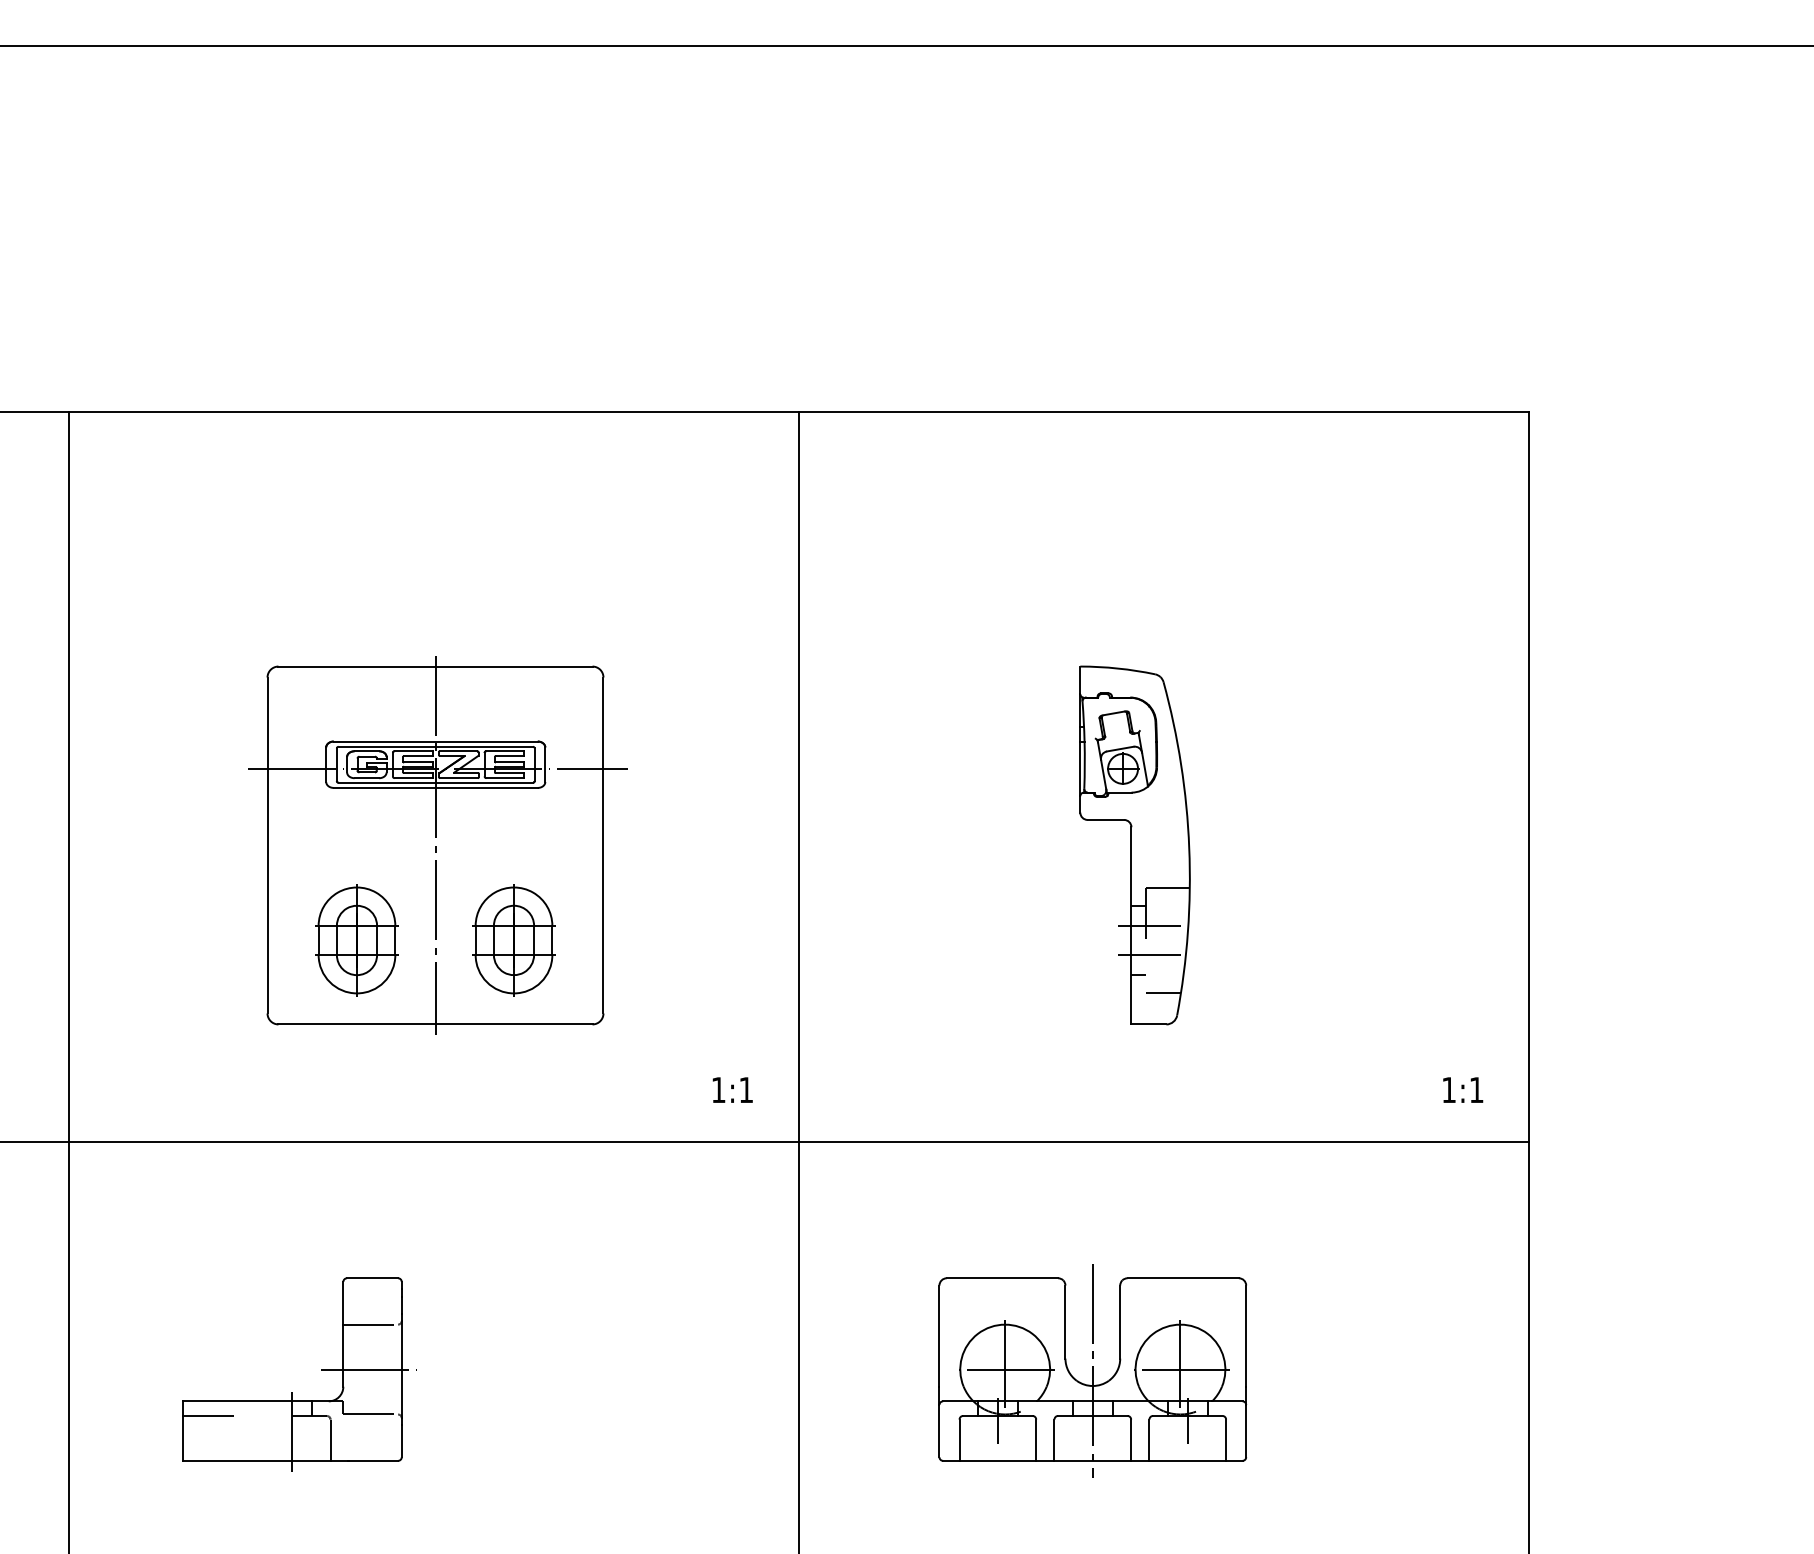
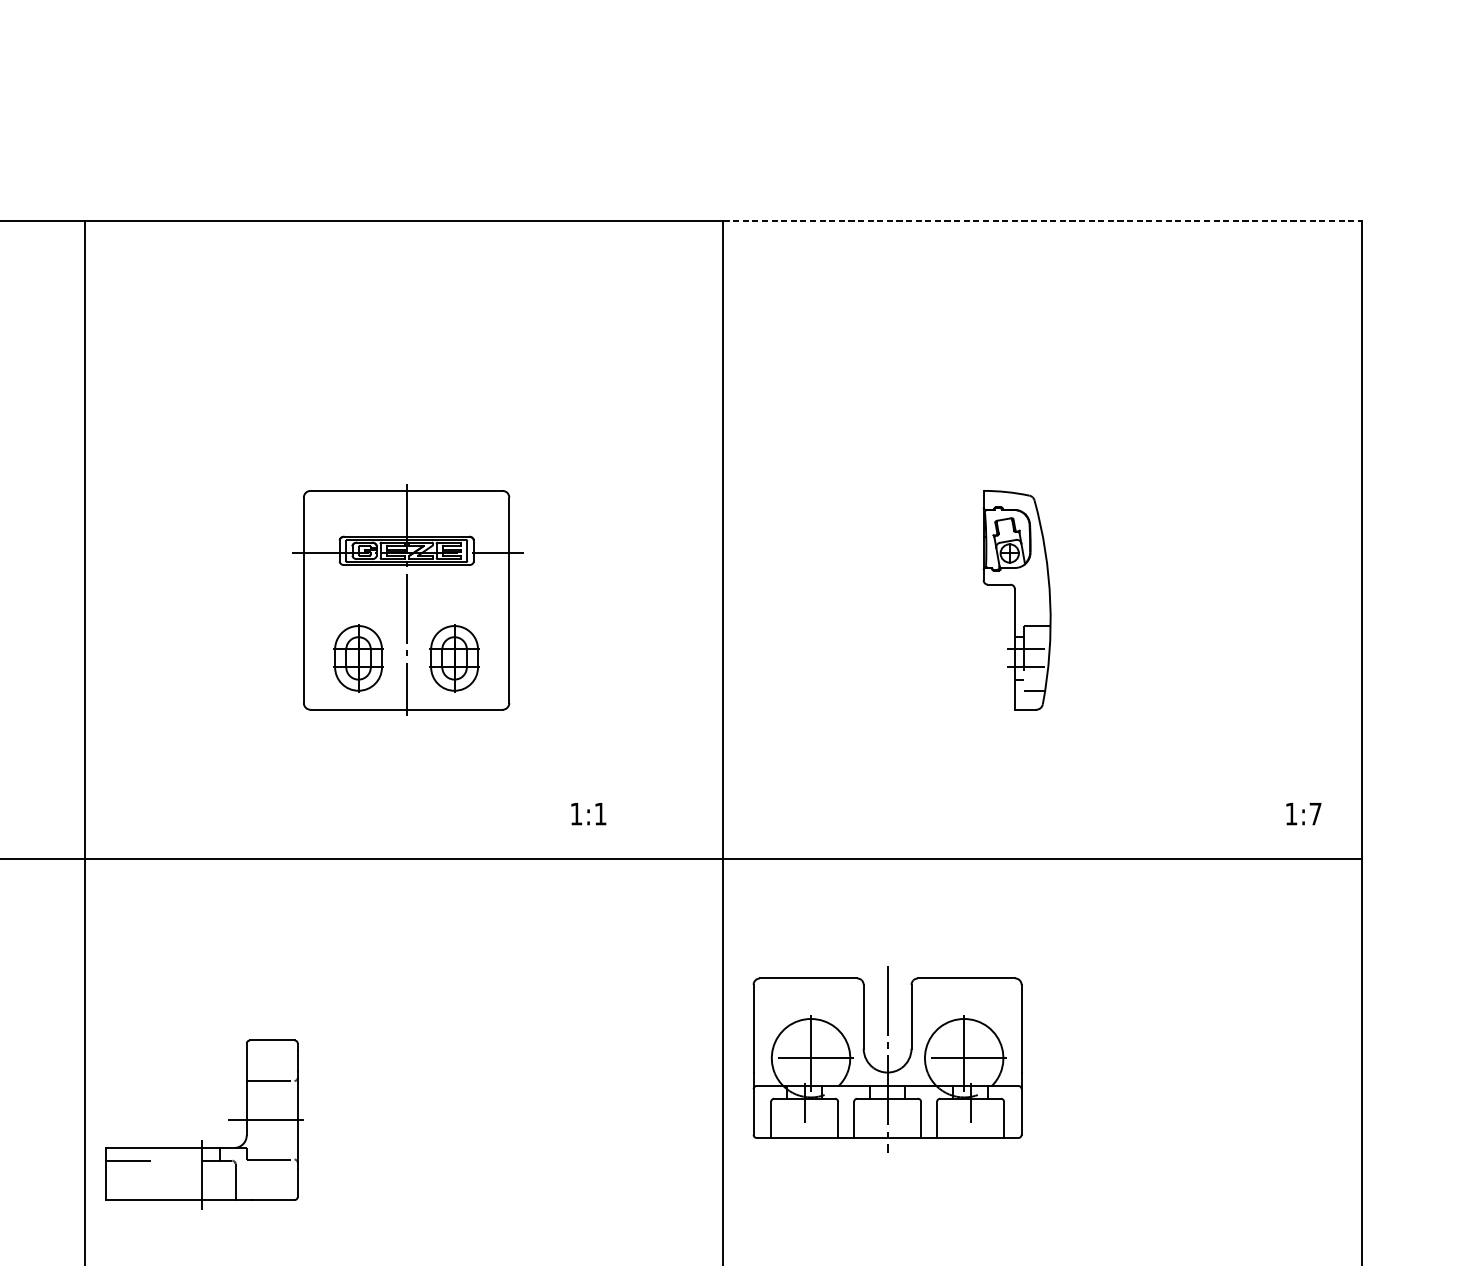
line: (1164, 411) -> (1042, 221), solid -> dashed
part: (437, 845) -> (407, 600), size x0.7
part: (1134, 845) -> (1016, 600), size x0.7
text: (732, 1089) -> (588, 813), moved
text: (1476, 1089) -> (1315, 813), 1:1 -> 1:7
part: (1092, 1370) -> (887, 1059), moved
part: (292, 1392) -> (202, 1140), moved

